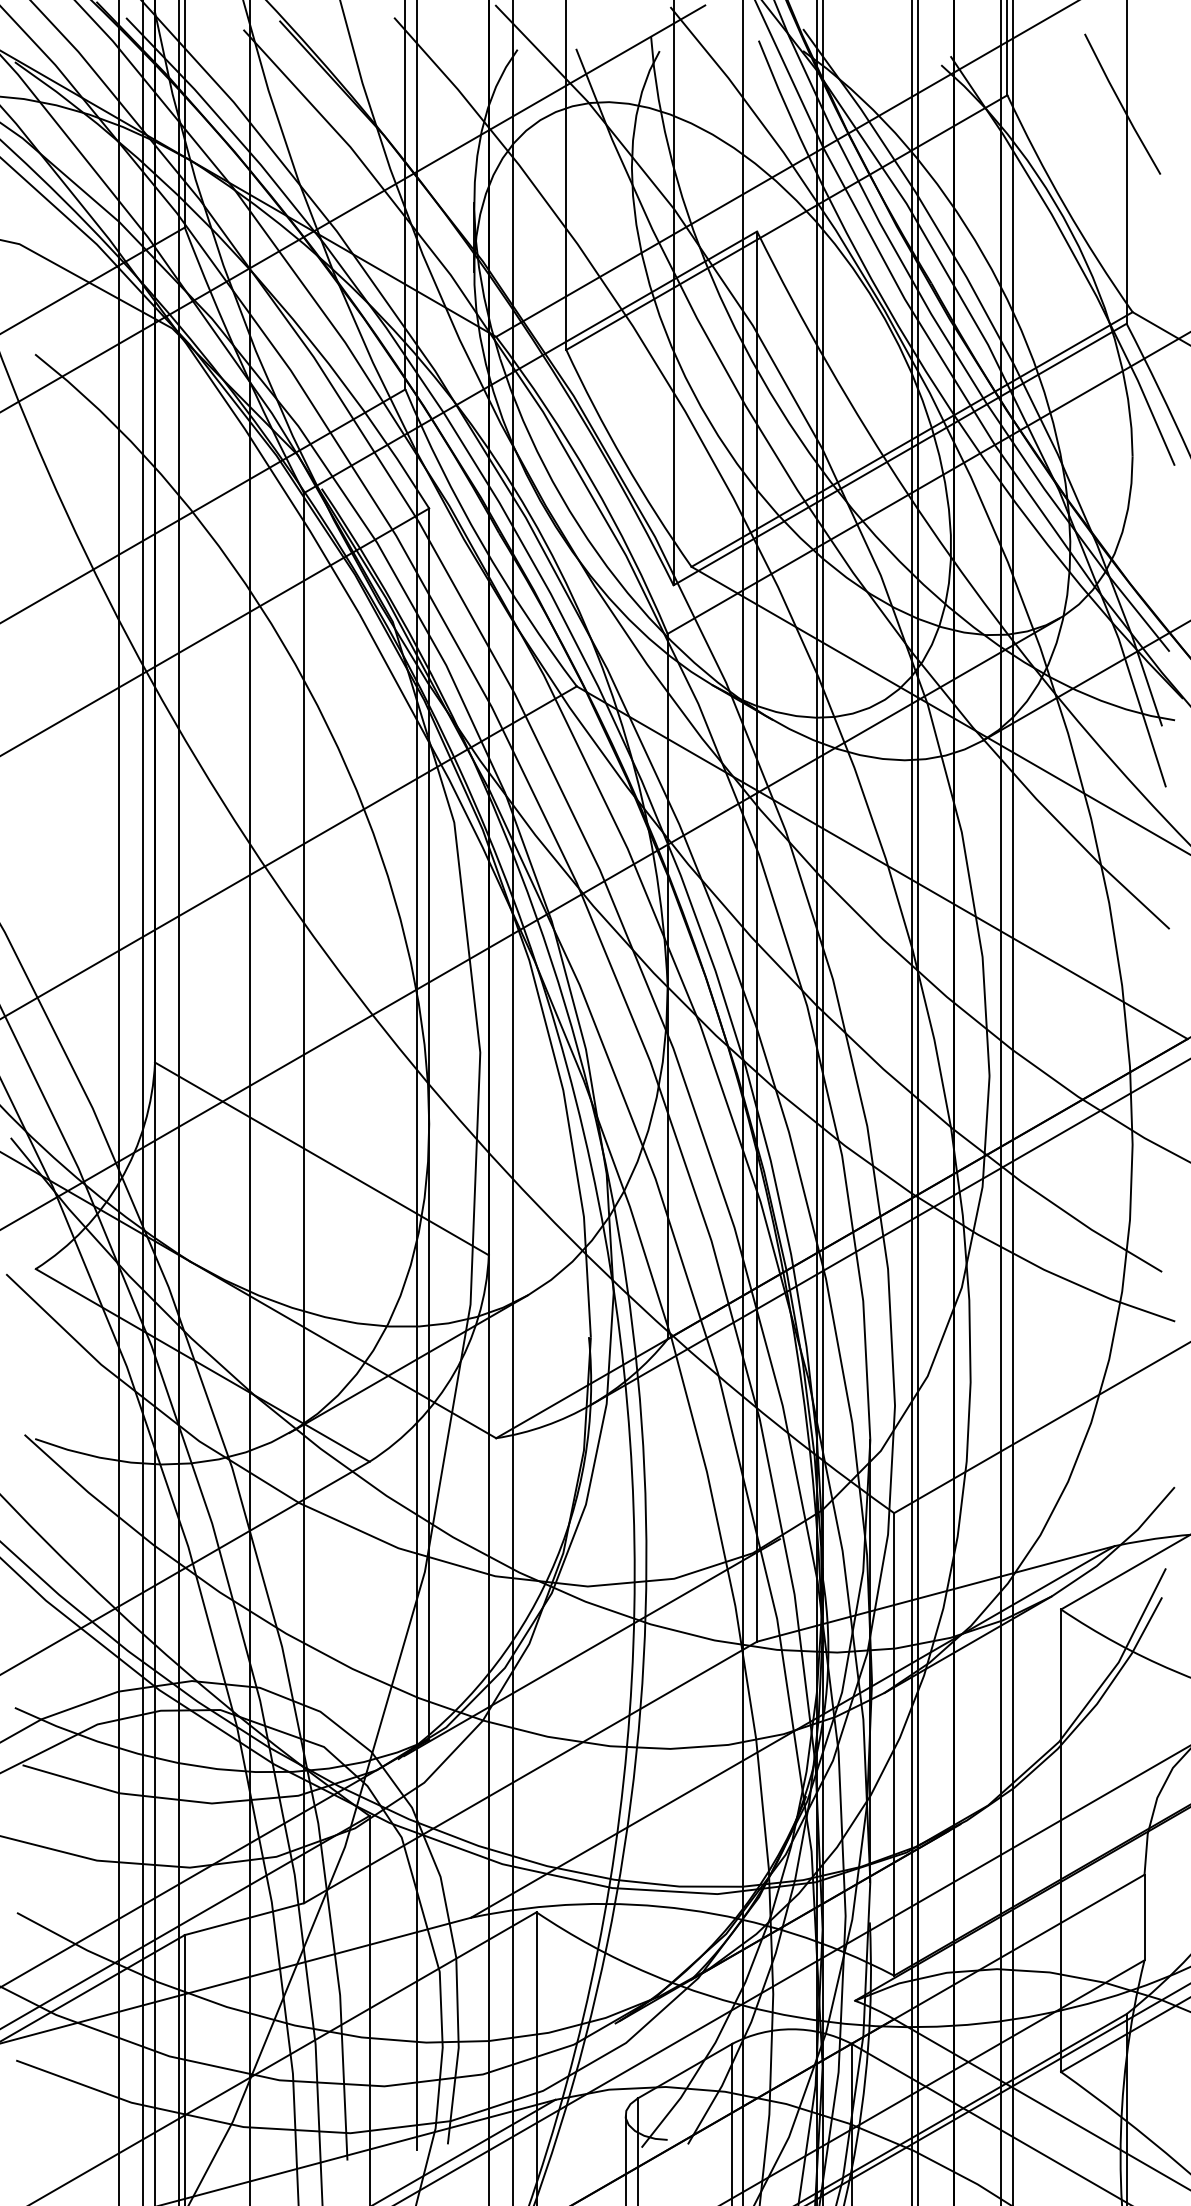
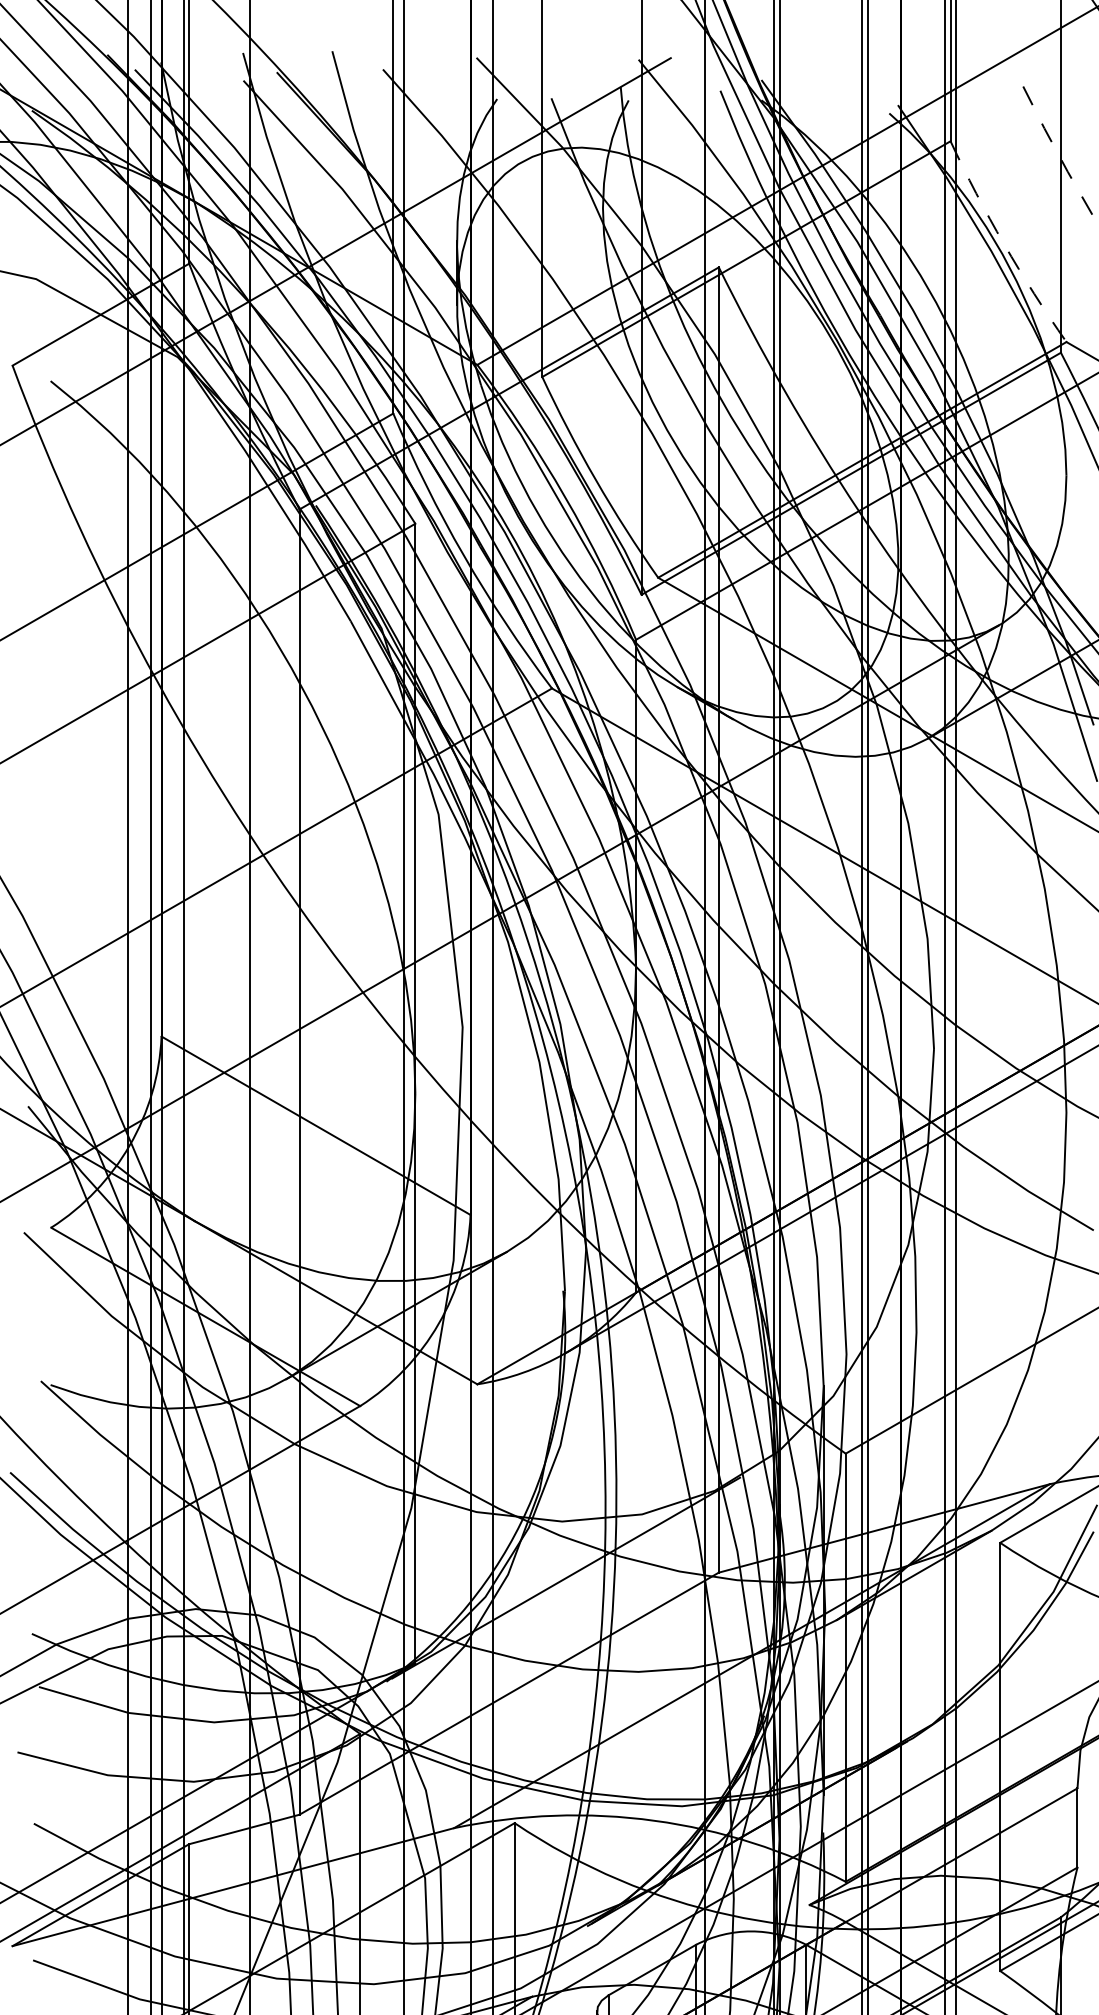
line: (1121, 104) -> (1056, 149), solid -> dashed
arc: (1065, 206) -> (1004, 244), solid -> dashed

